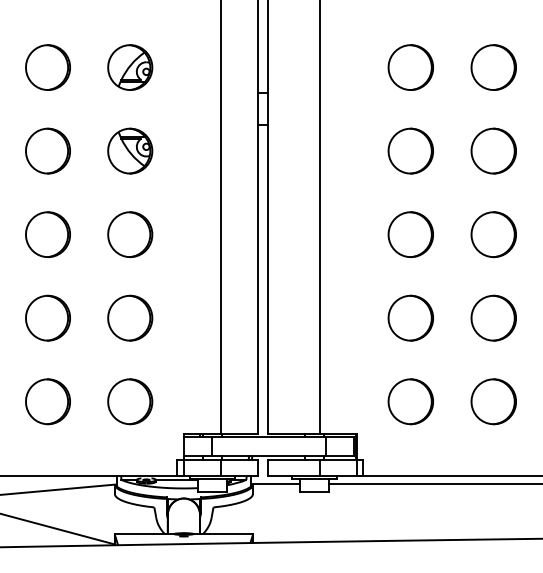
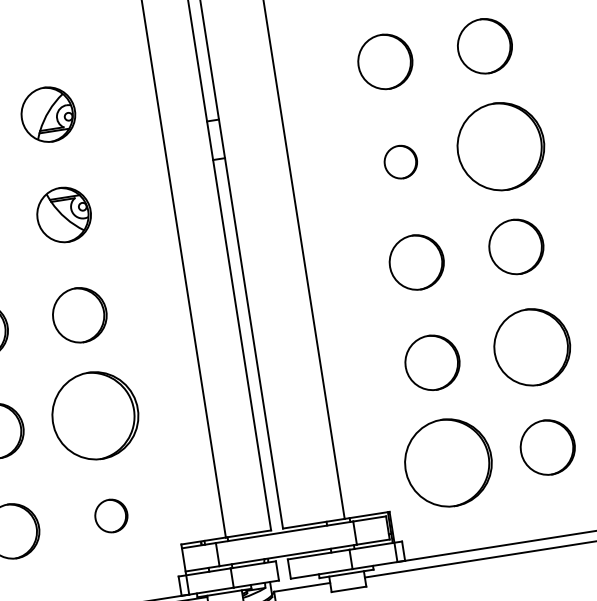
part: (410, 150) -> (400, 161), size x0.6
part: (493, 150) -> (500, 145), size x1.6
part: (130, 317) -> (95, 414), size x1.6
part: (493, 317) -> (531, 346), size x1.4
part: (130, 401) -> (111, 515), size x0.6
part: (410, 401) -> (447, 462), size x1.6

